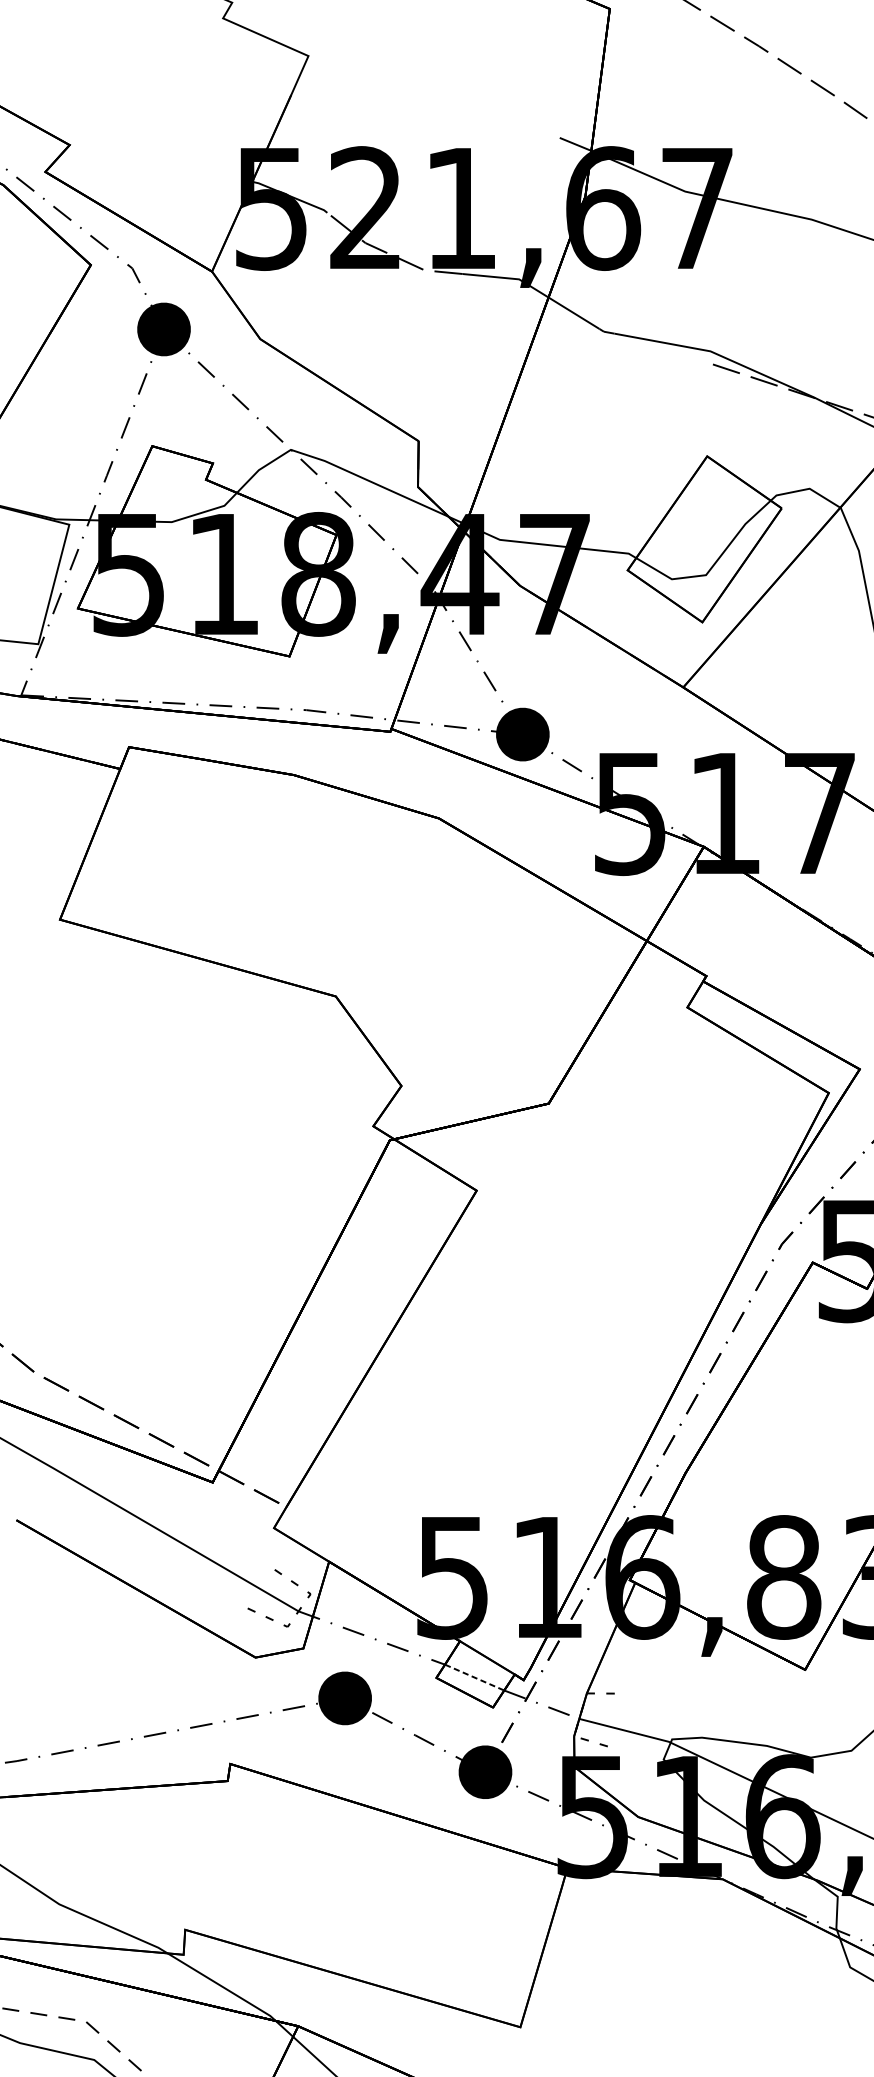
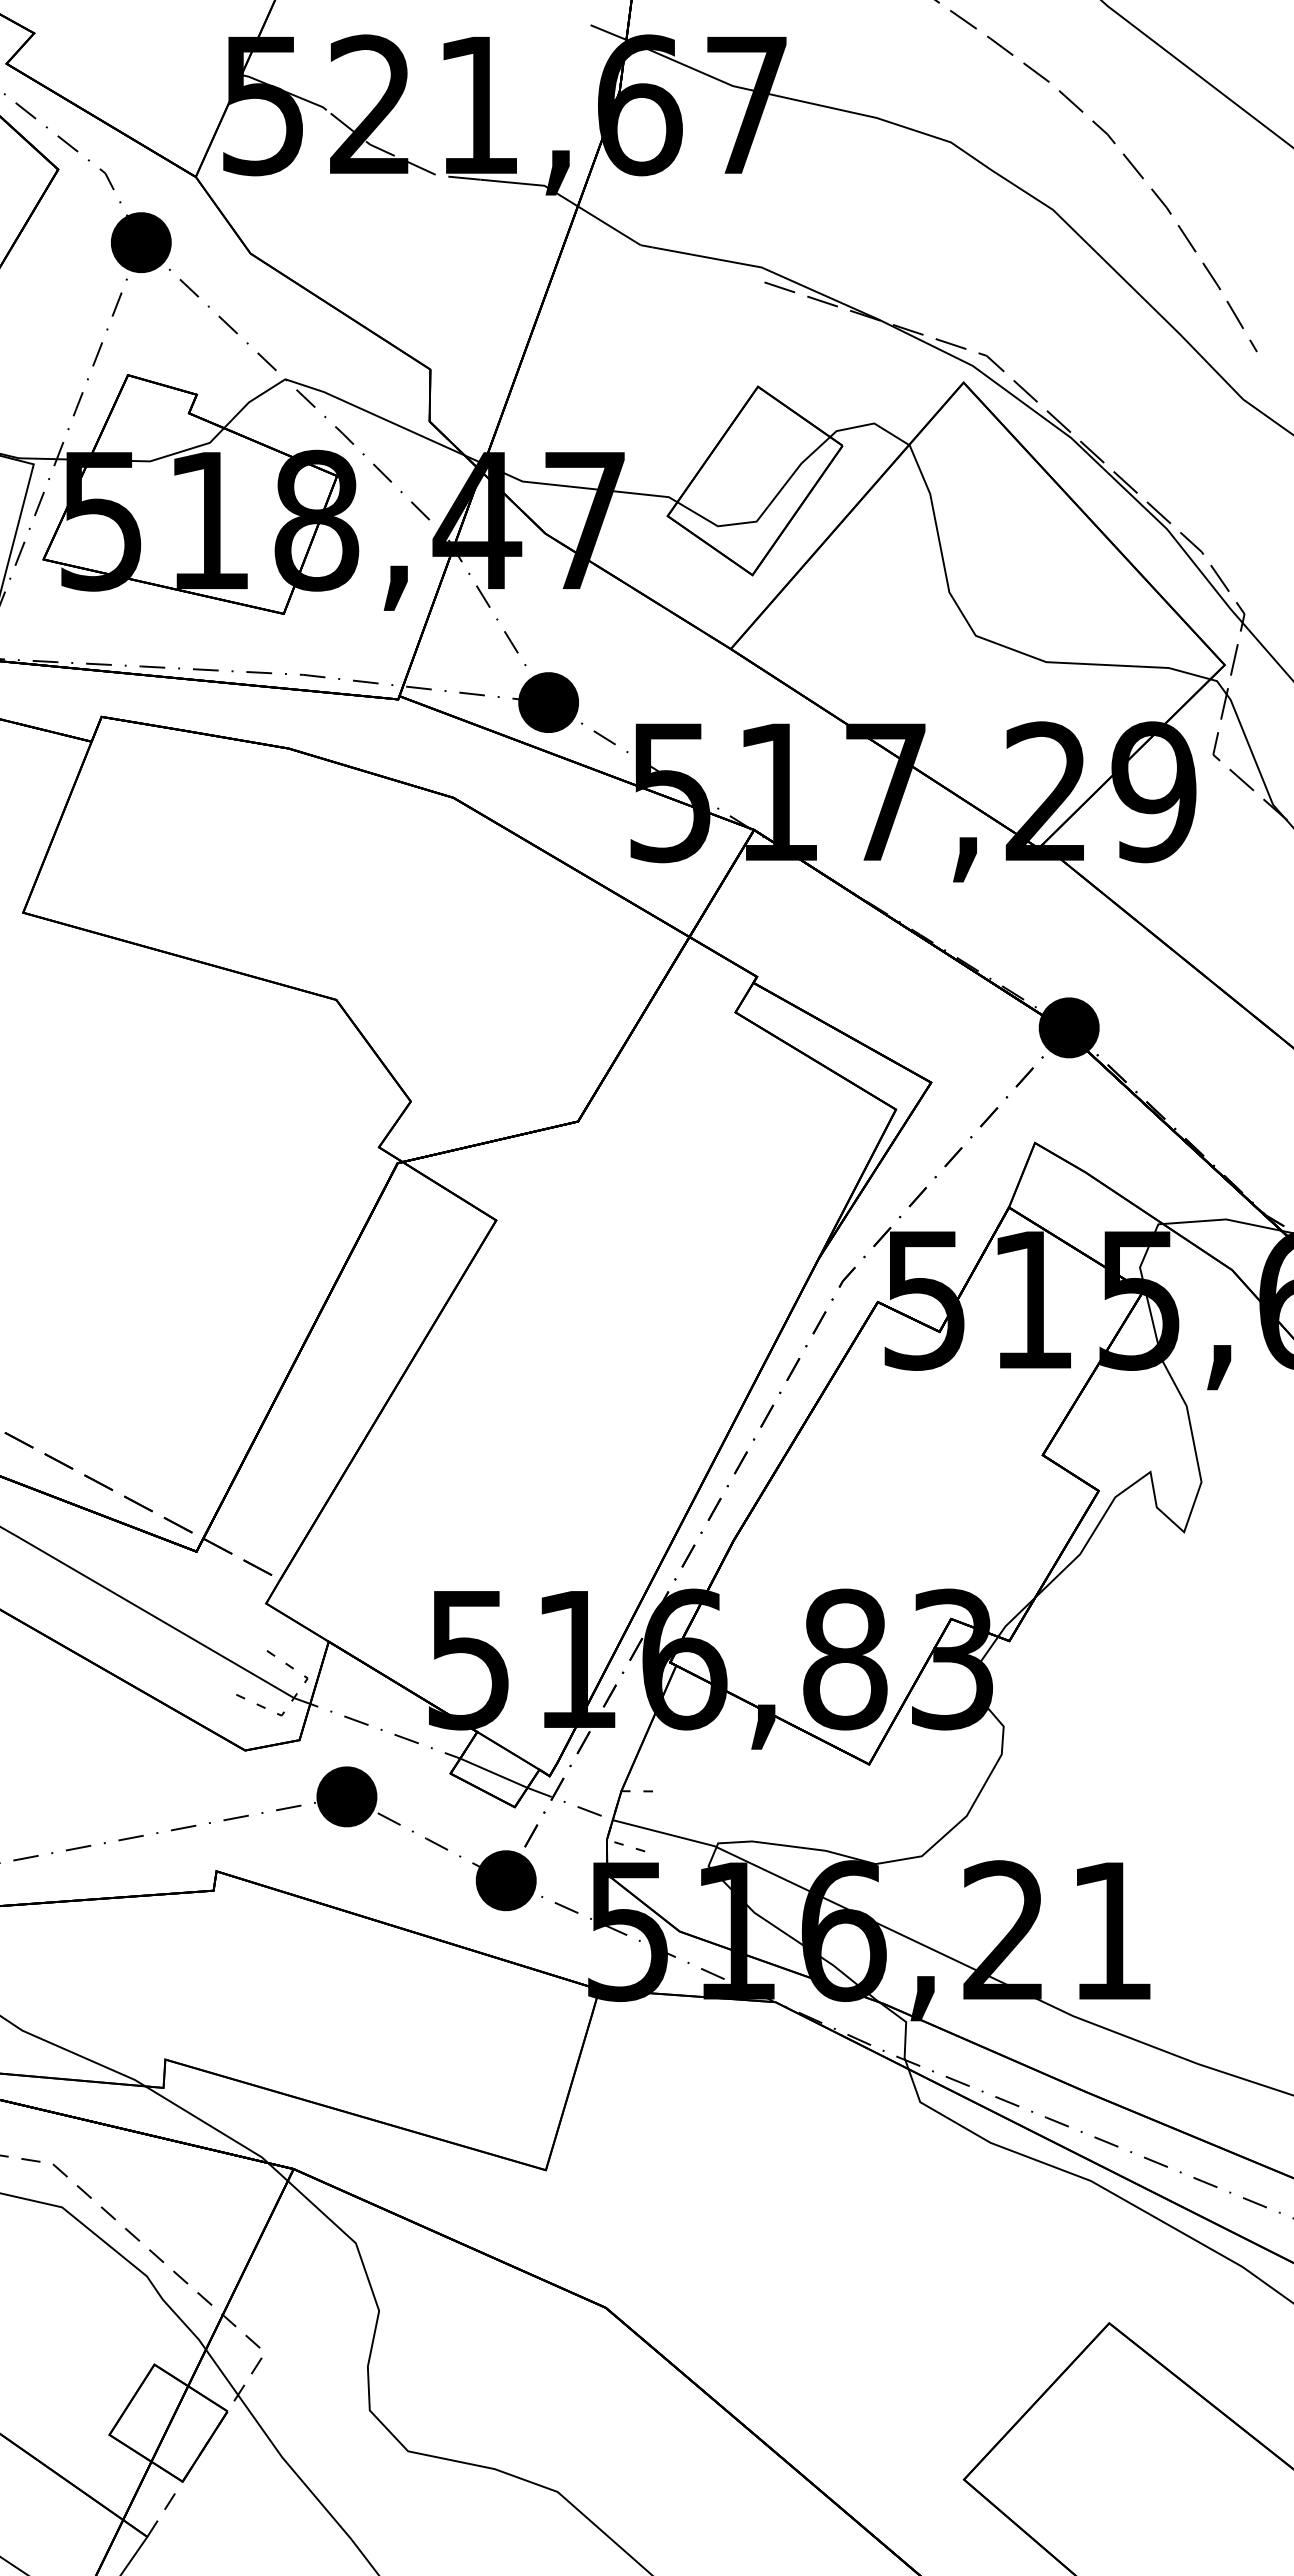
line: (474, 1677) -> (493, 1773), dashed -> solid

